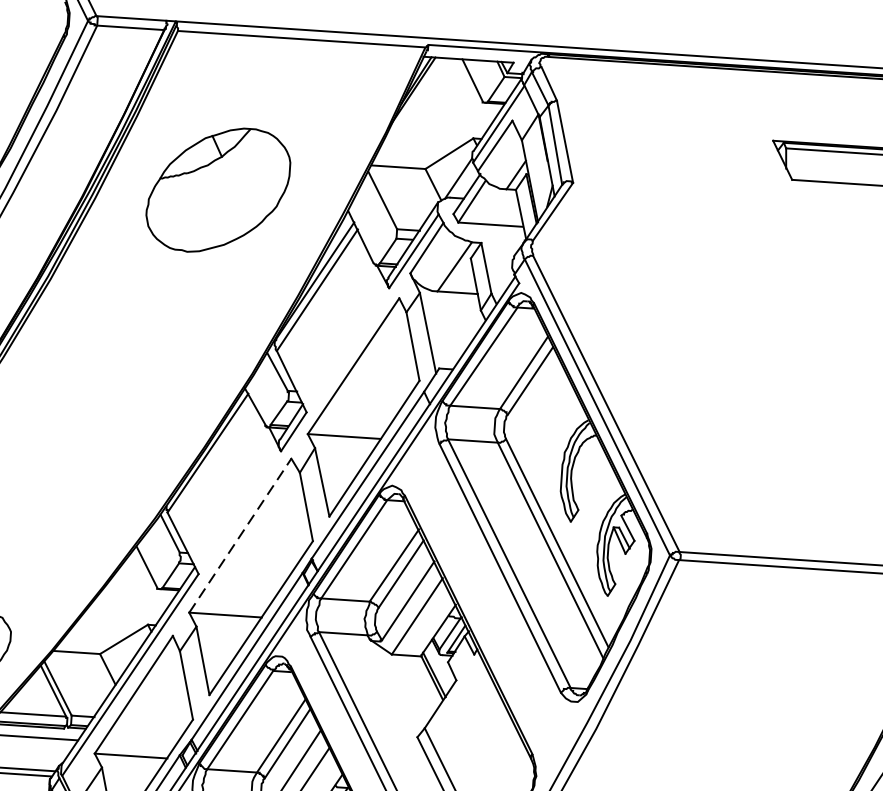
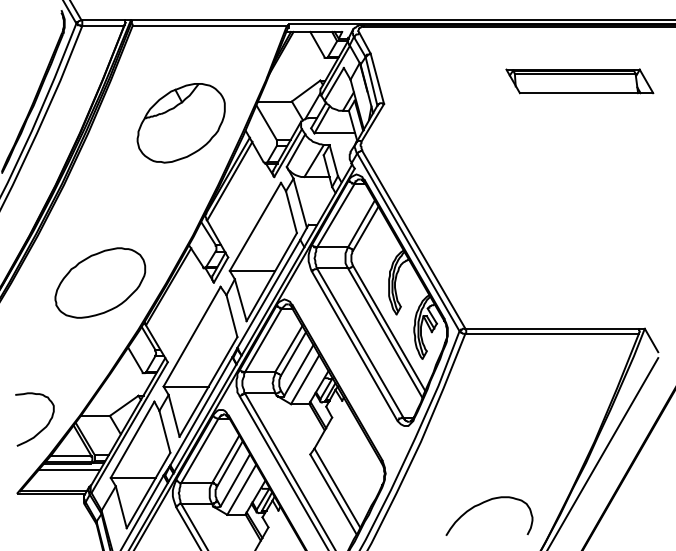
part: (217, 190) -> (180, 123), moved
part: (99, 438) -> (100, 282), added
line: (240, 535) -> (192, 336), dashed -> solid

